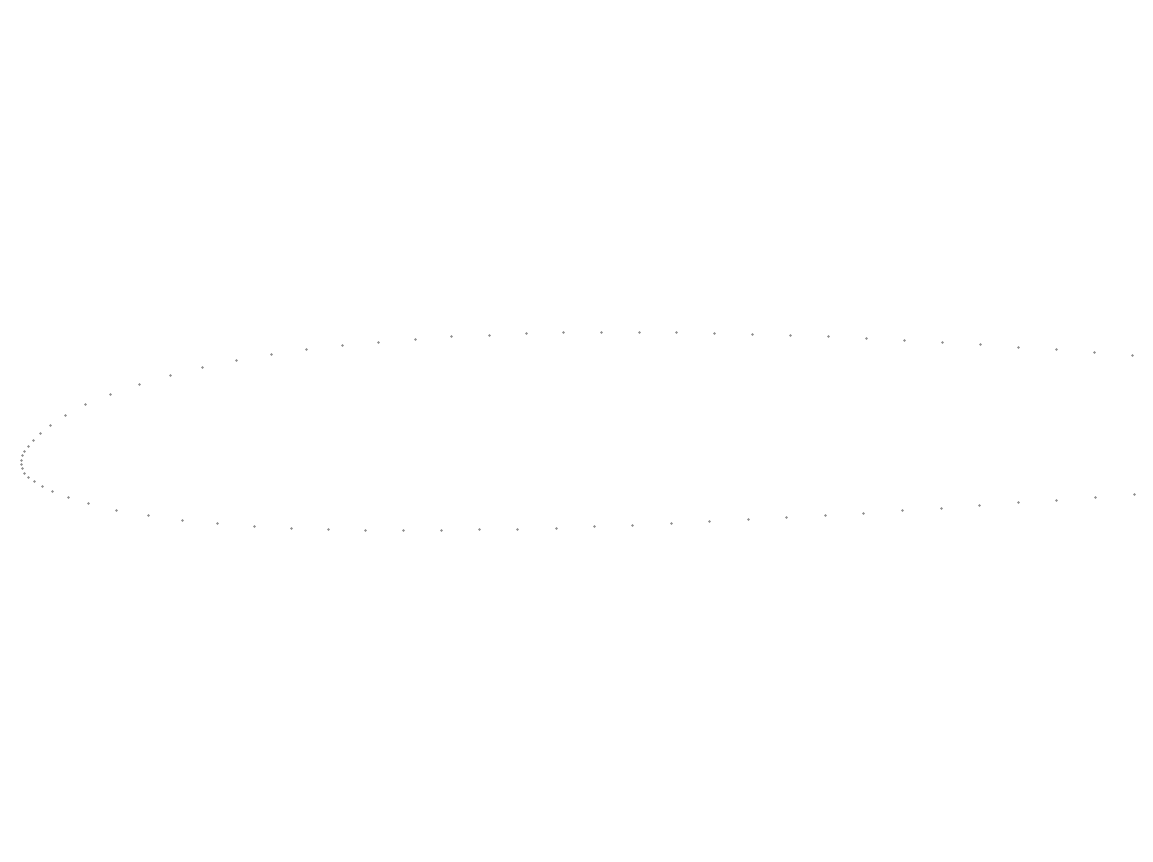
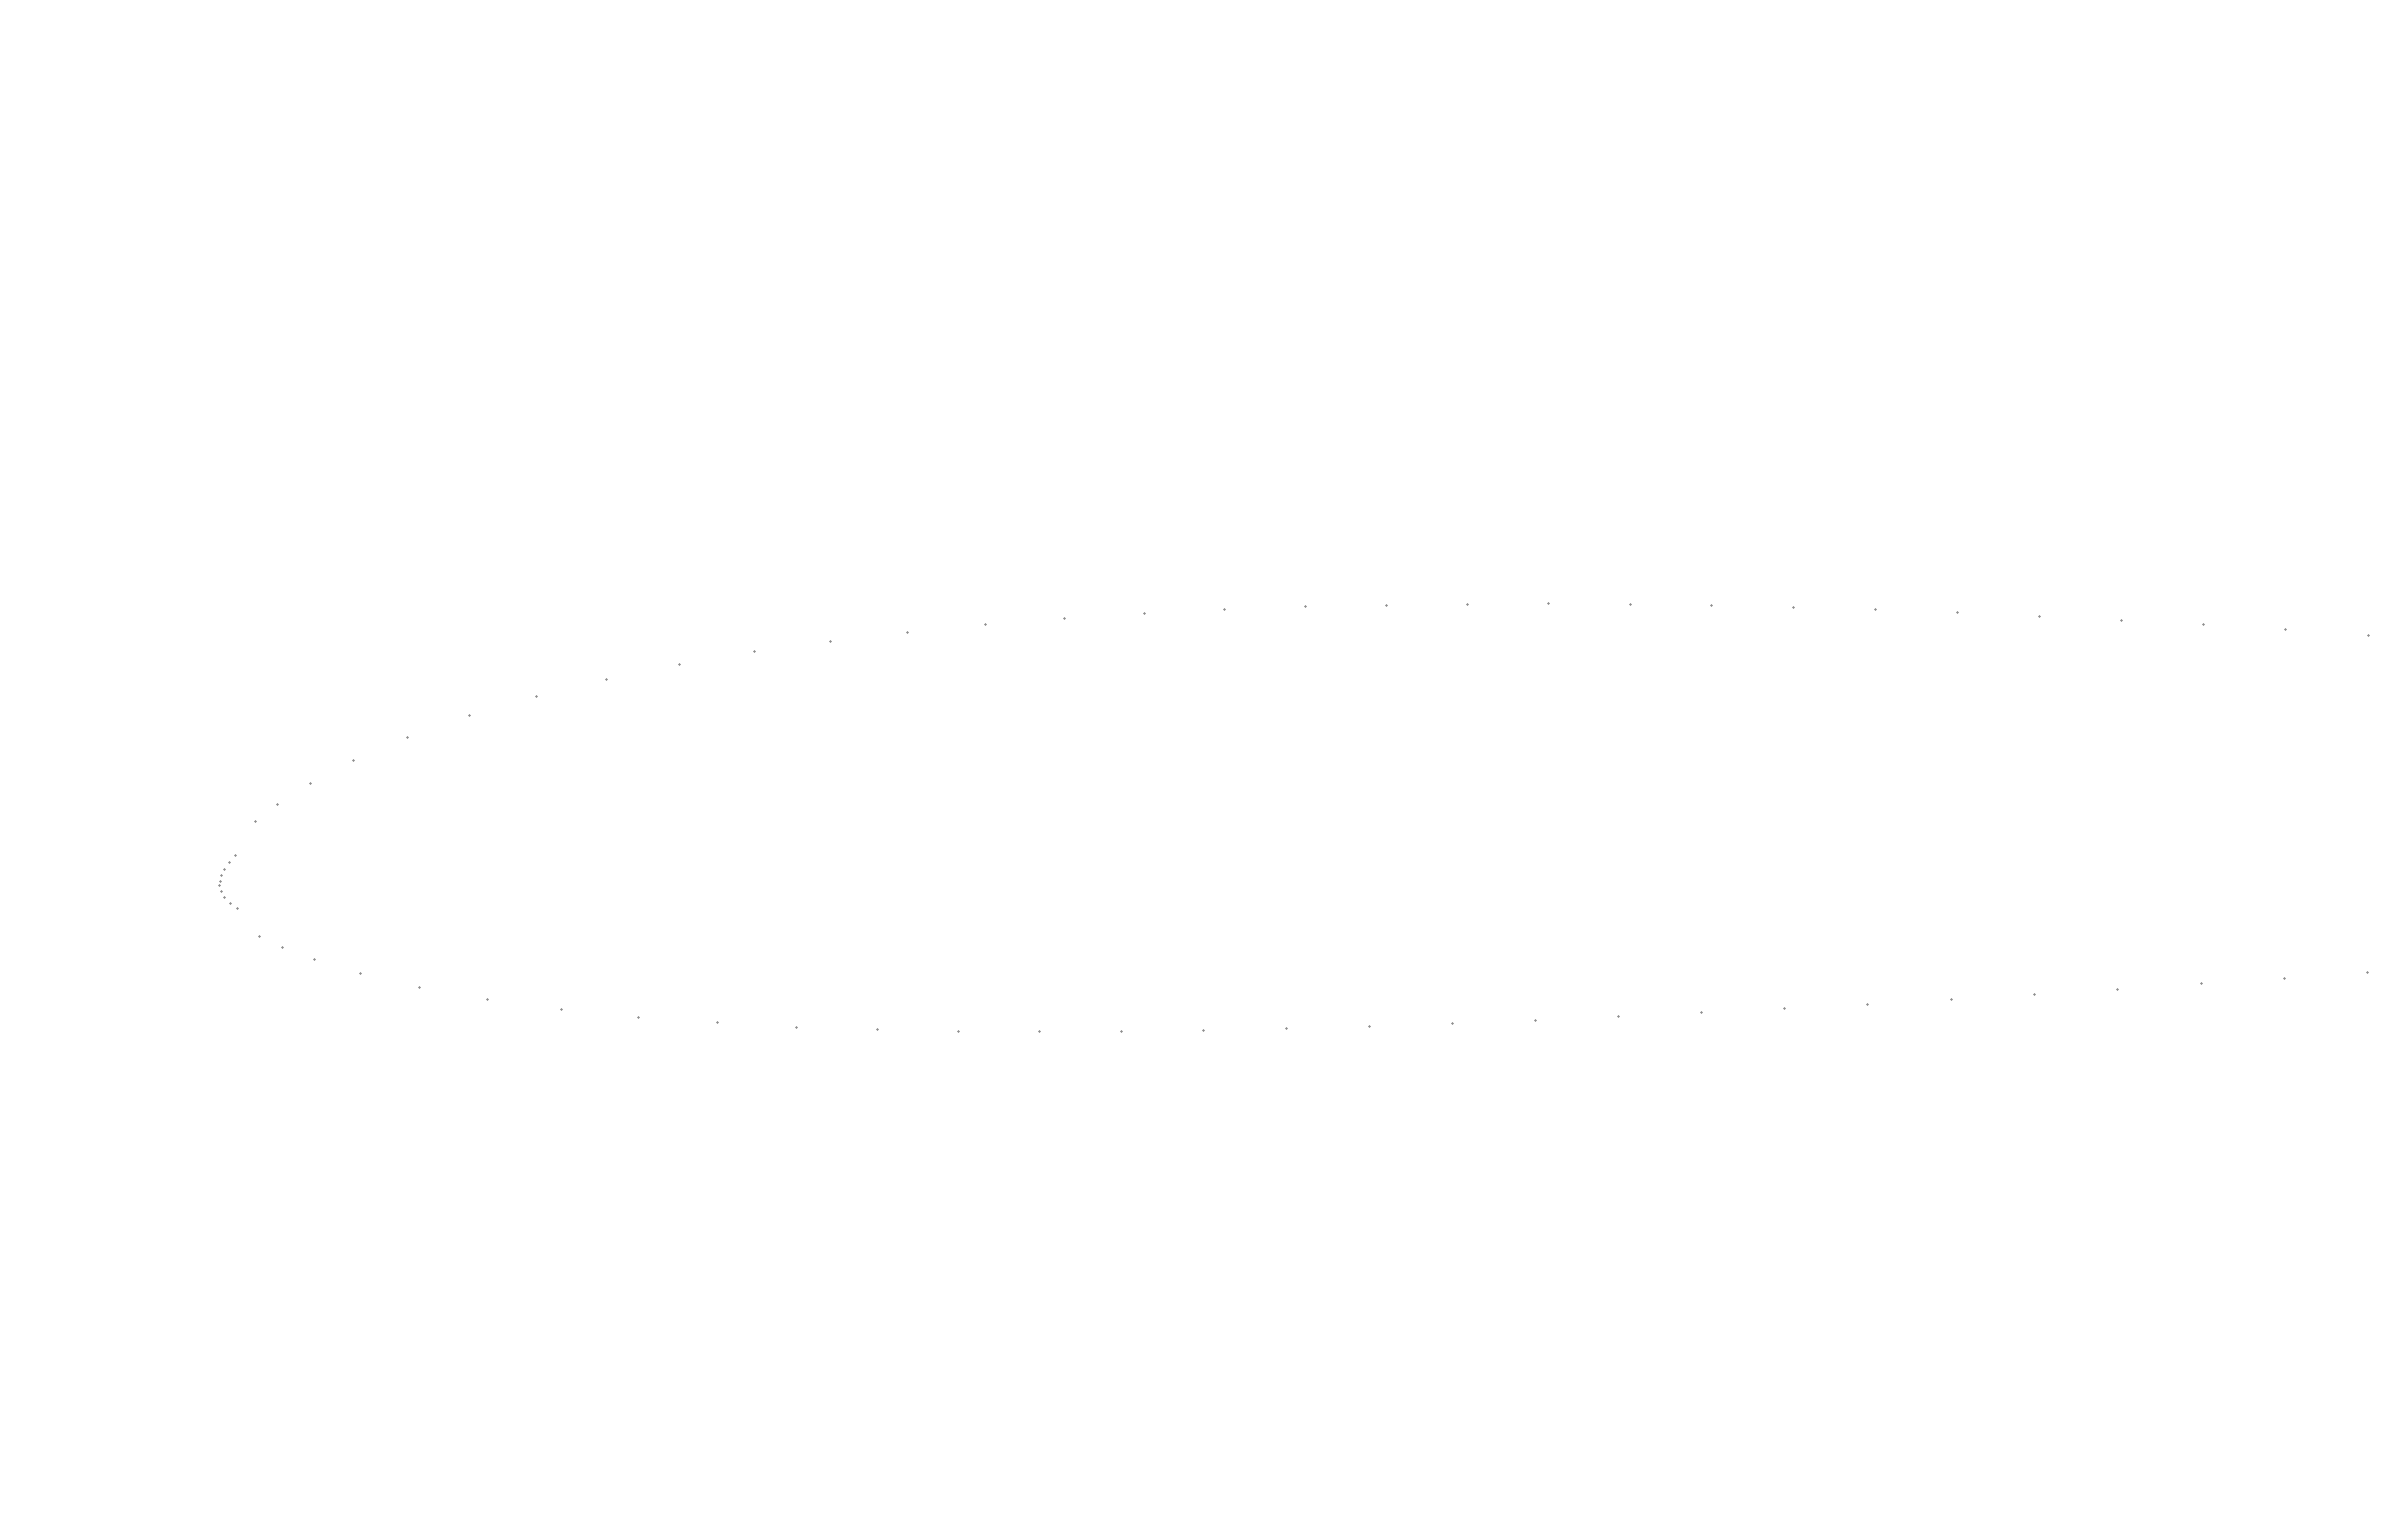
part: (27, 460) -> (228, 881), size x0.6

